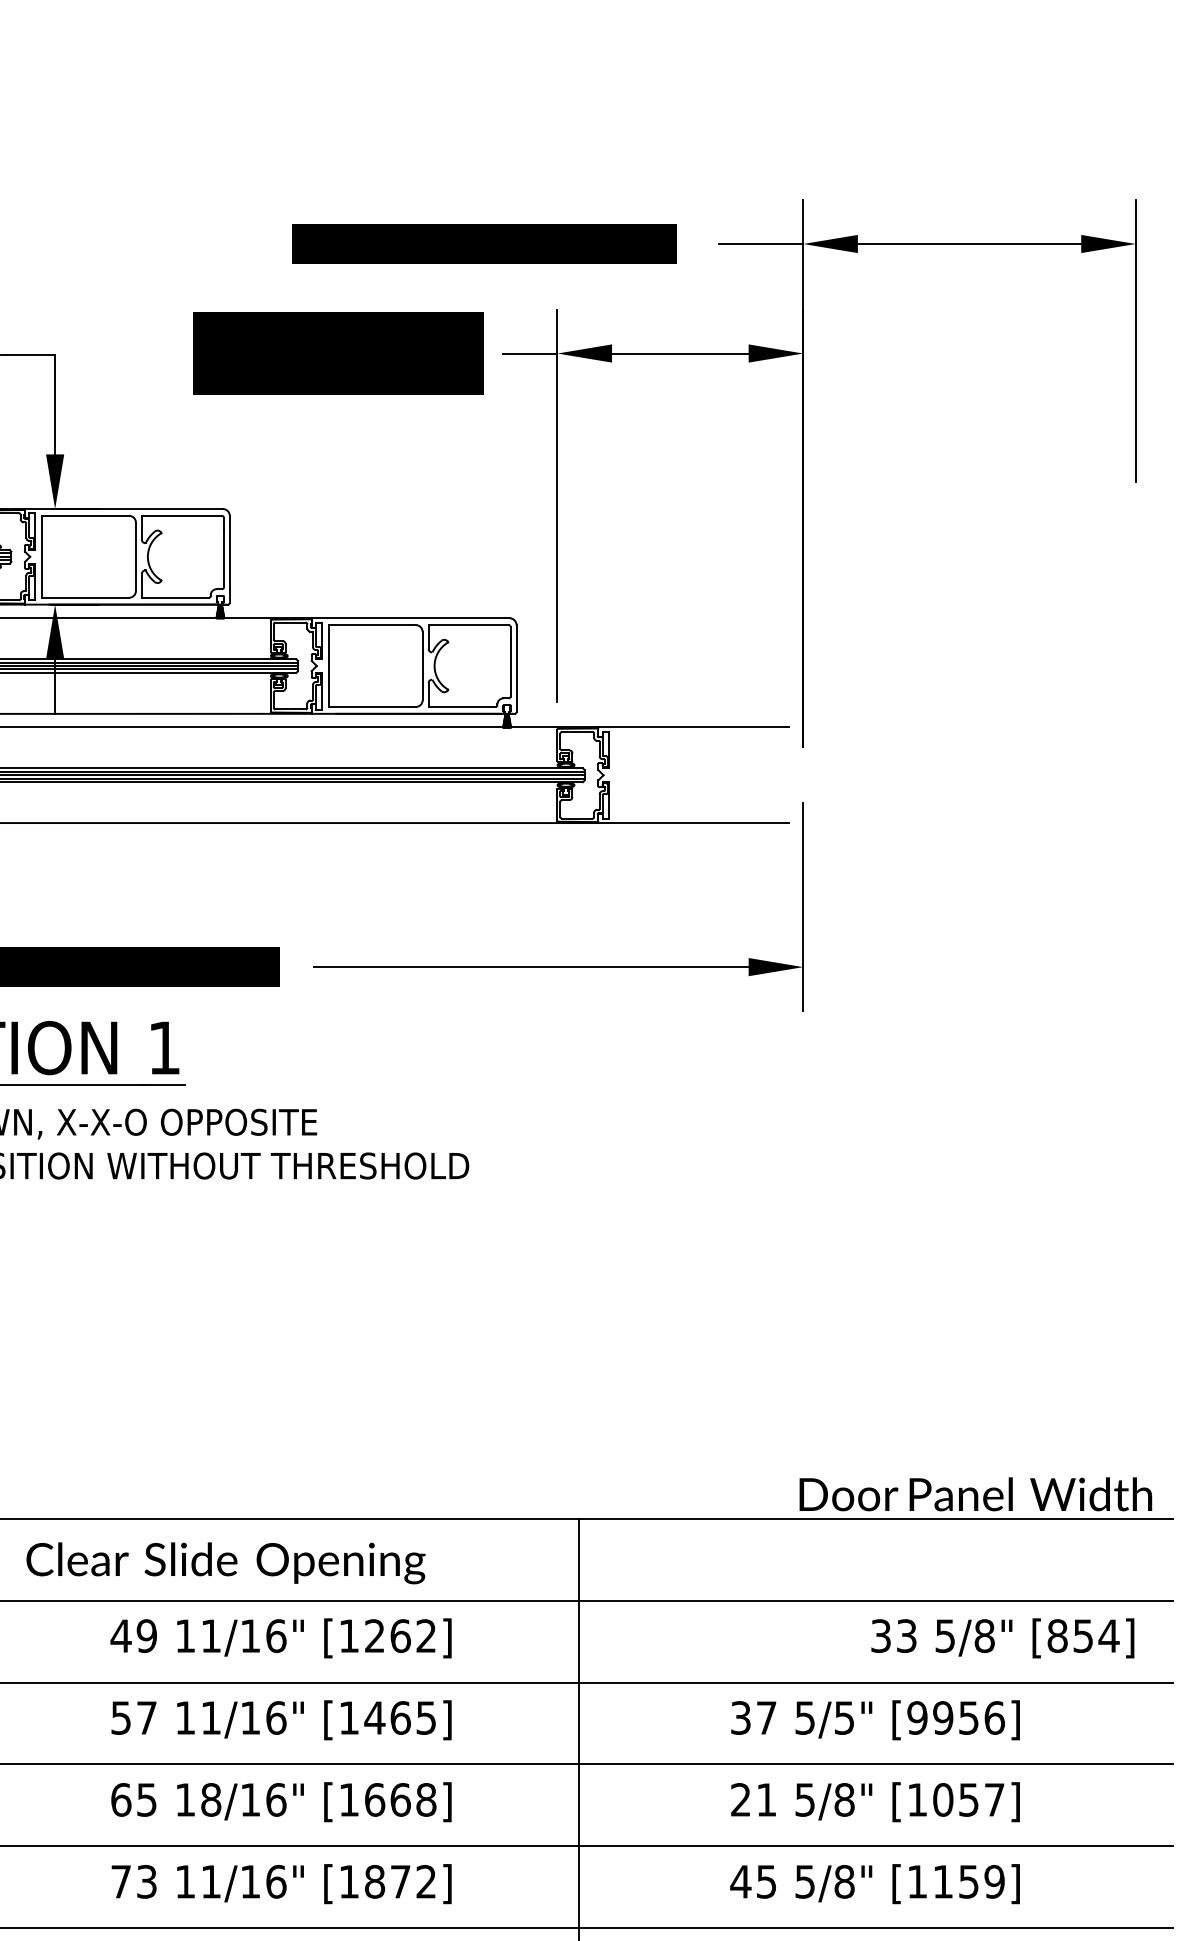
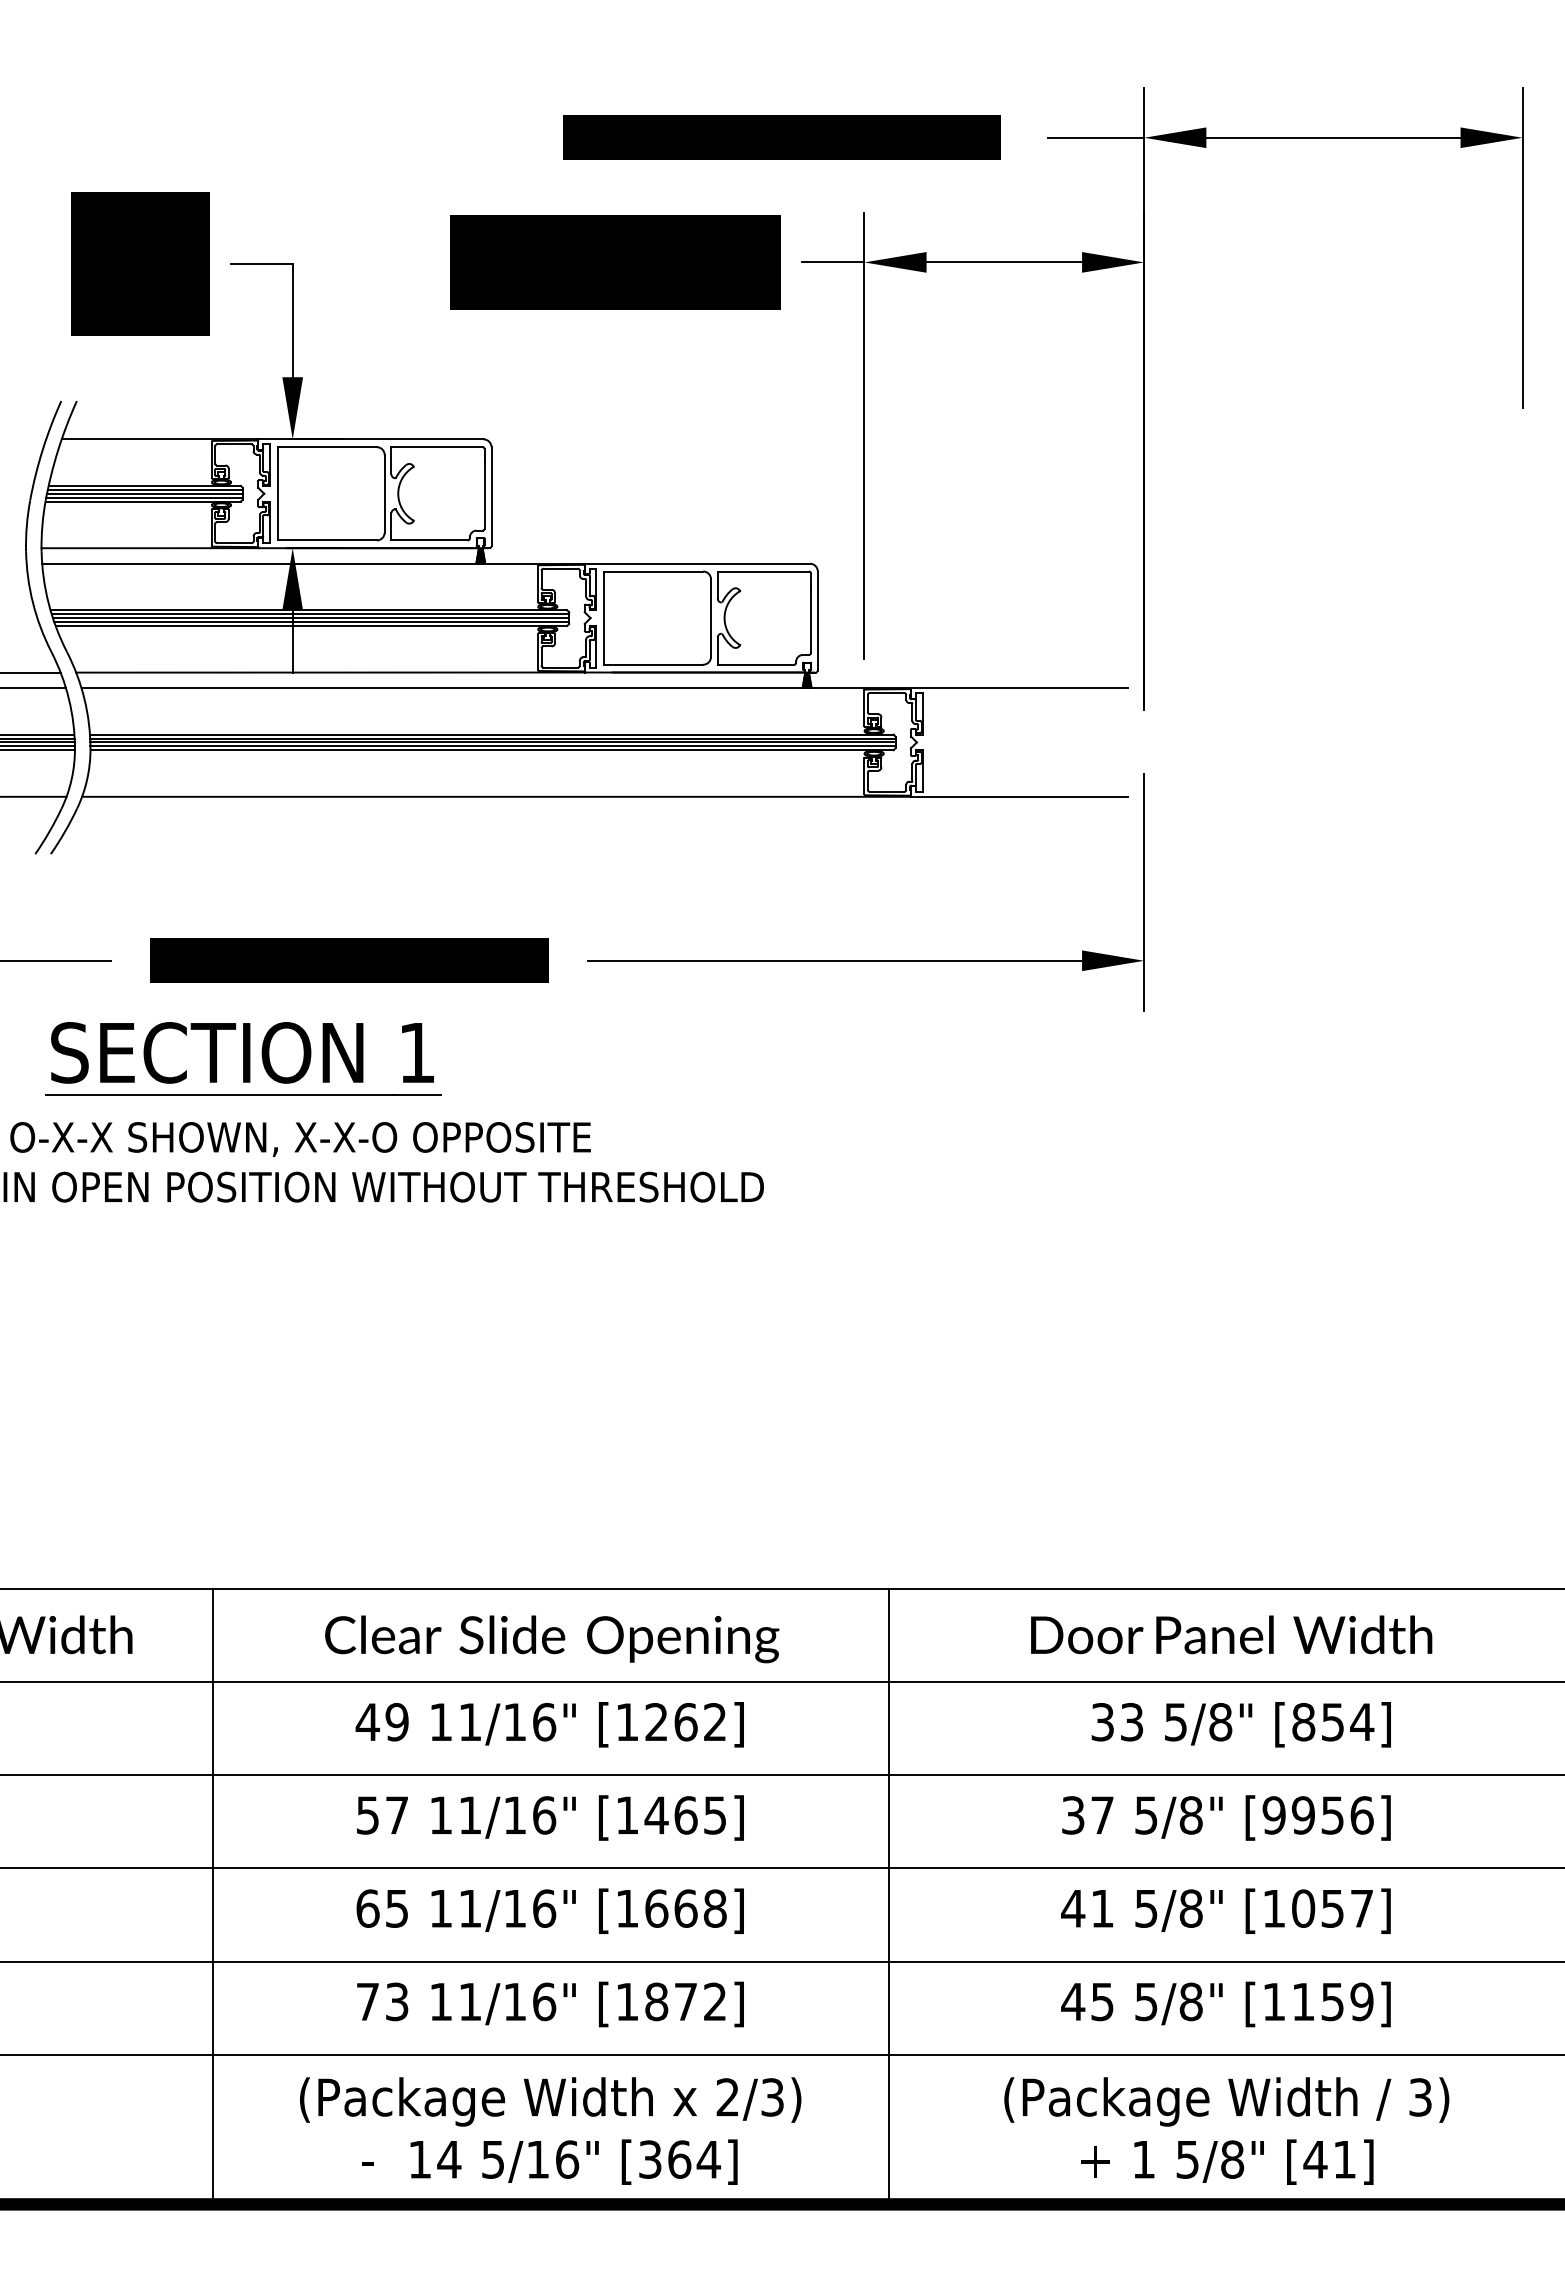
text: (975, 1494) -> (1231, 1634), moved
text: (226, 1563) -> (552, 1639), moved
text: (1002, 1638) -> (1240, 1724), moved
text: (843, 1718) -> (1190, 1815), 5/5" -> 5/8"
text: (211, 1799) -> (470, 1908), 18/16" -> 11/16"
text: (741, 1799) -> (1073, 1908), 21 -> 41

